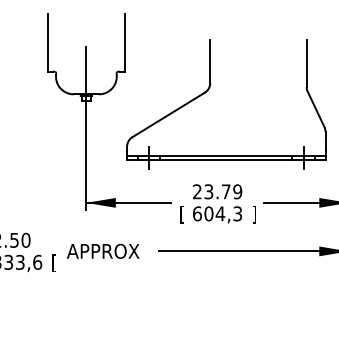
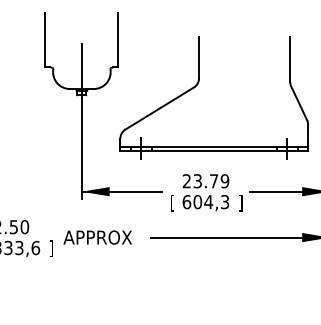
text: (53, 263) -> (50, 249), [ -> ]

